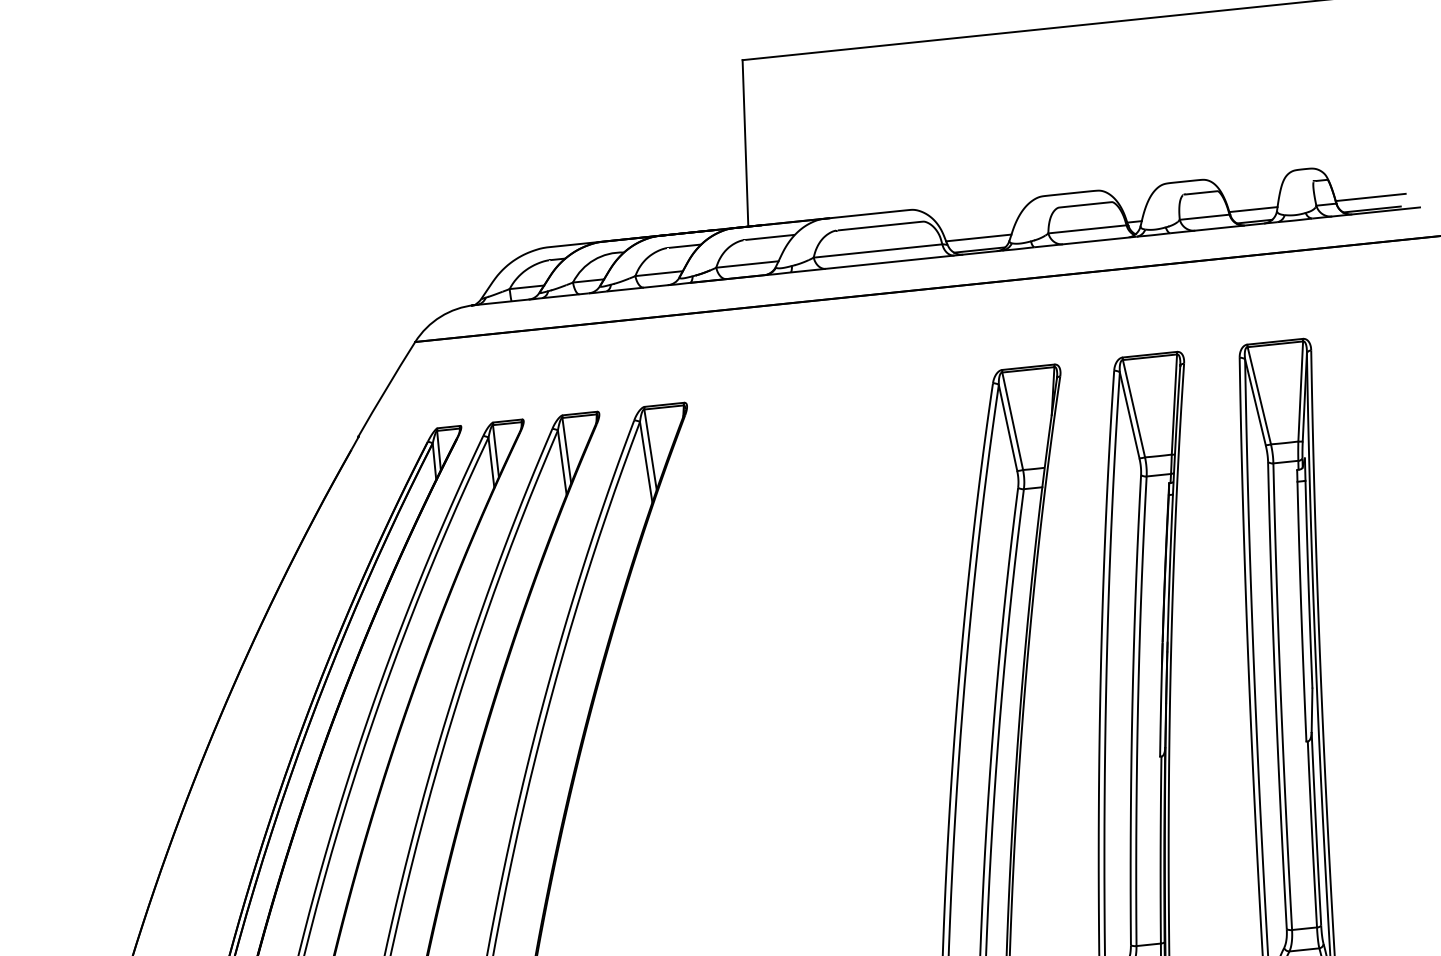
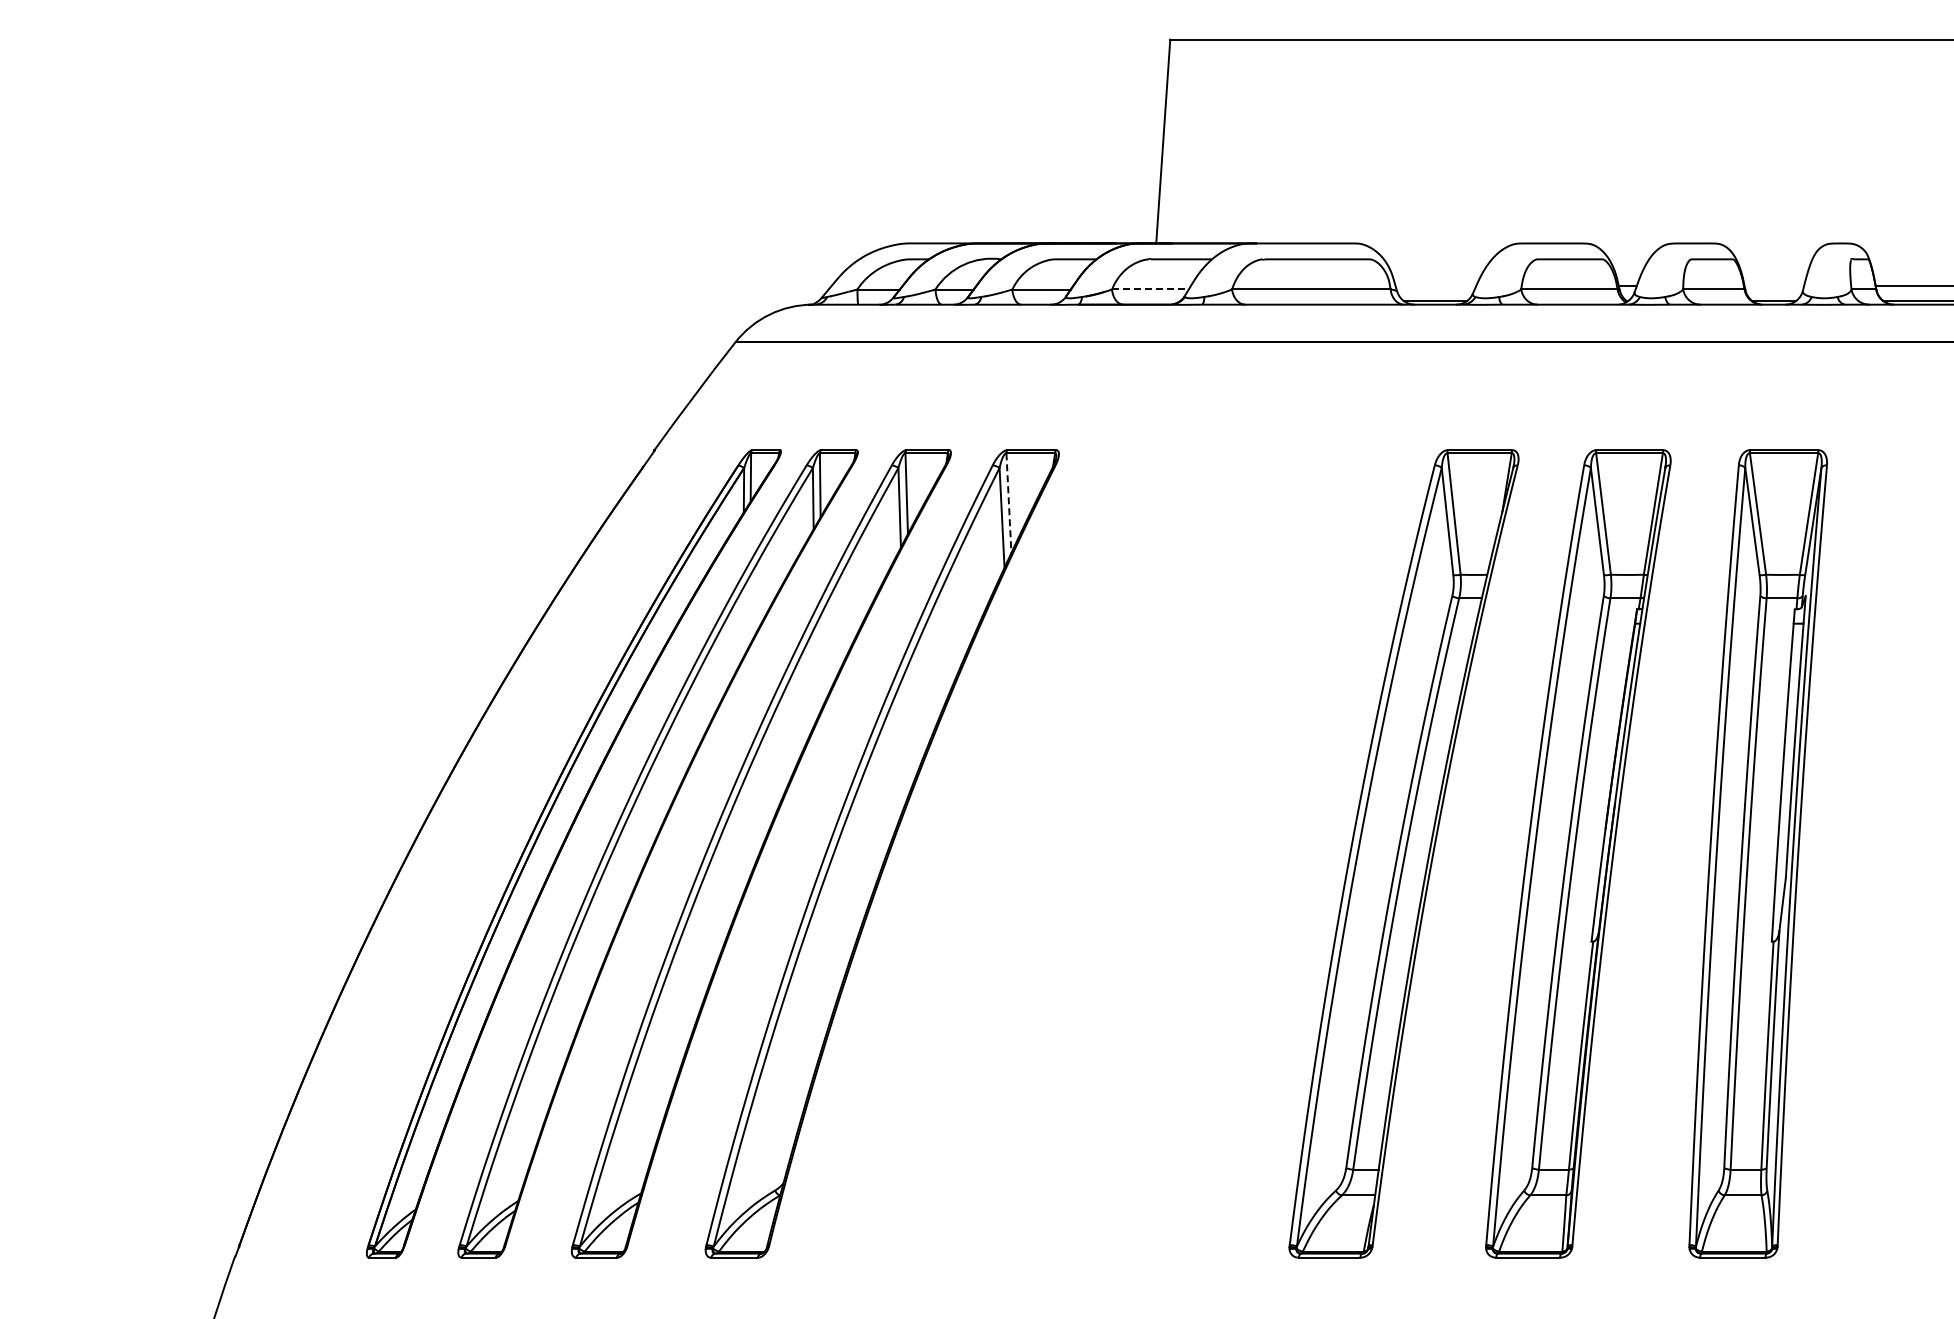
line: (1252, 209) -> (1773, 286), removed
line: (978, 238) -> (1435, 286), removed
line: (747, 264) -> (1150, 289), solid -> dashed
line: (650, 450) -> (1008, 503), solid -> dashed

